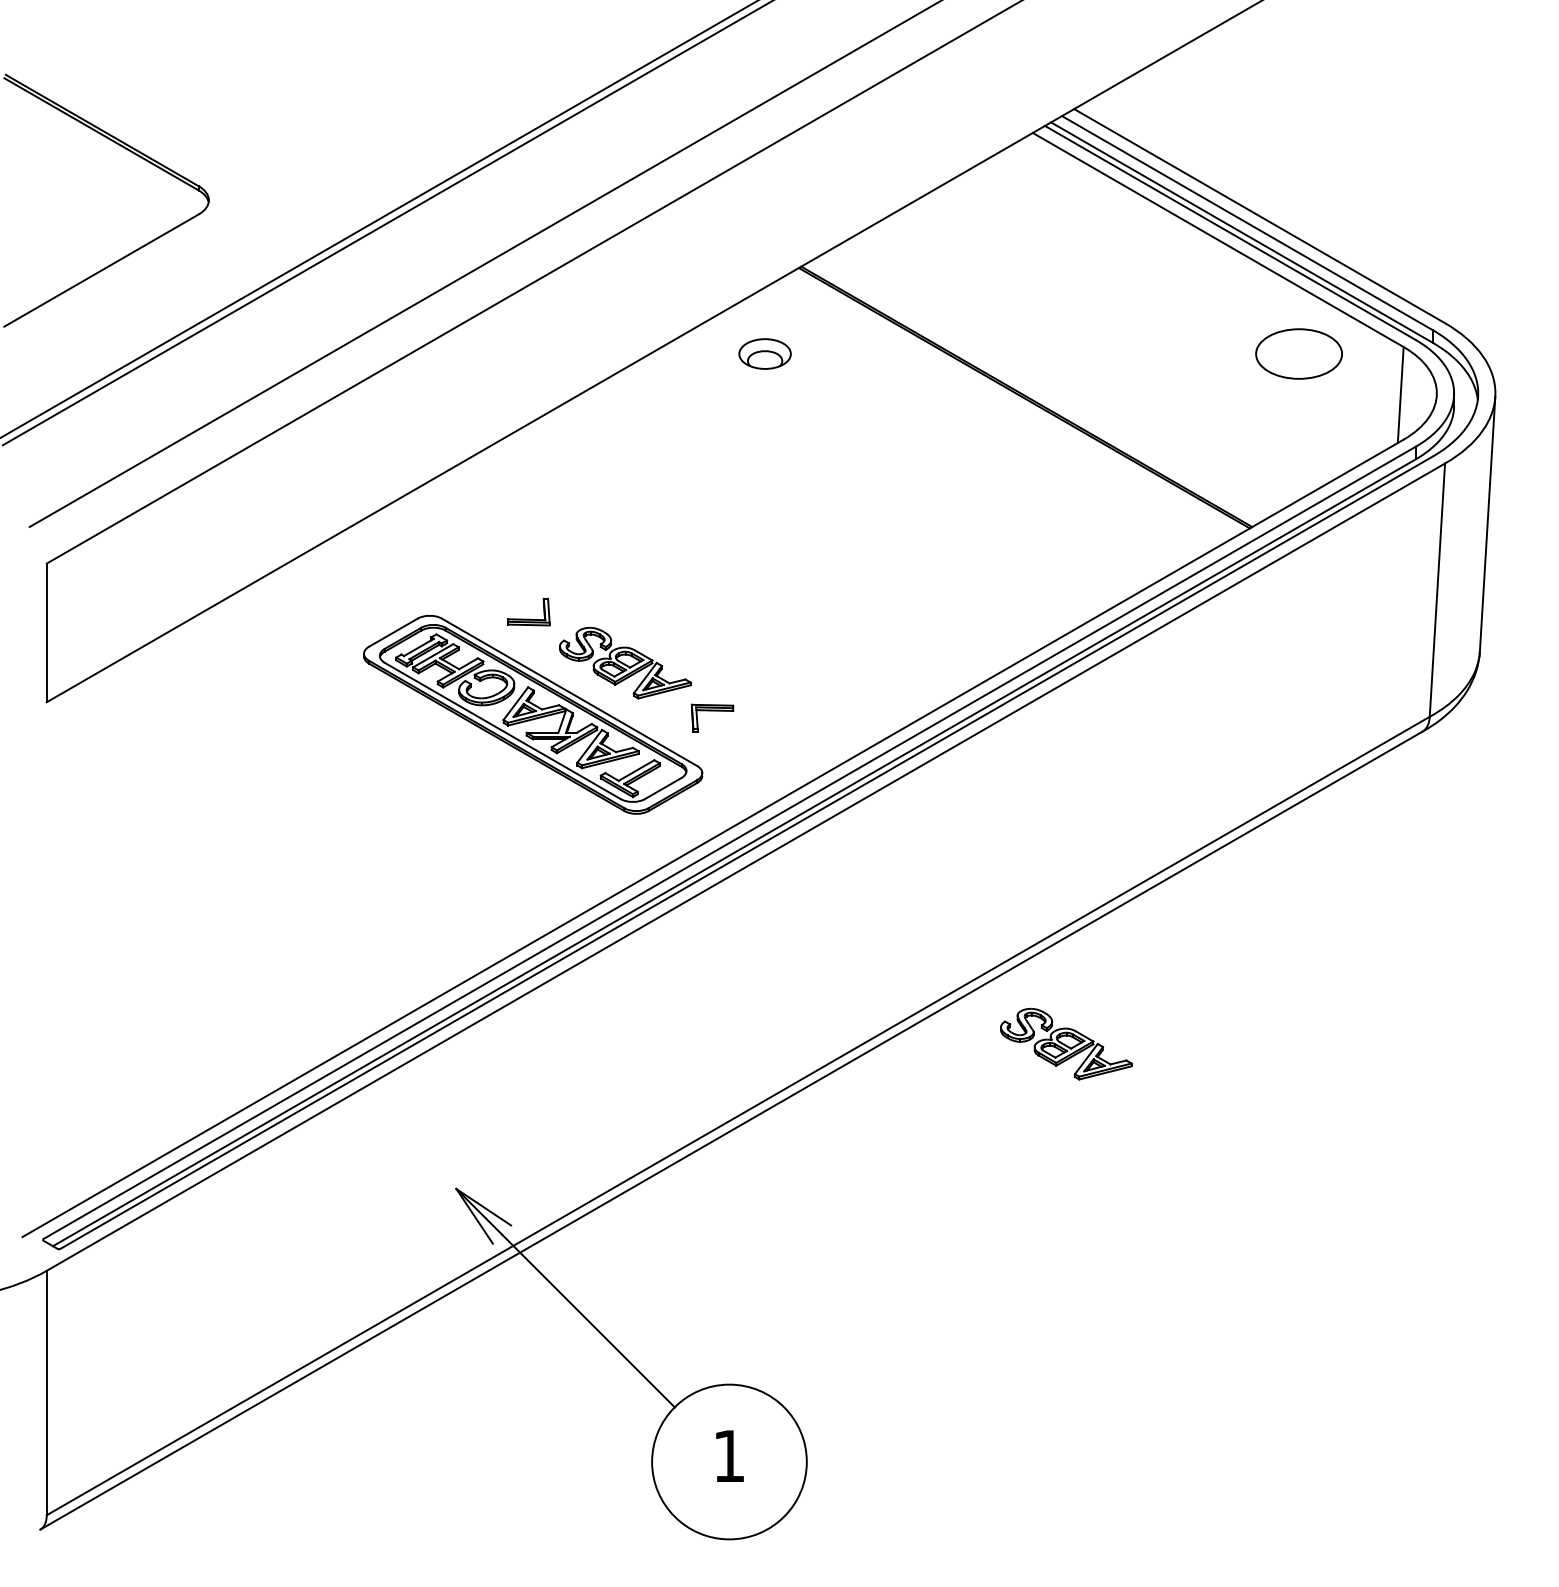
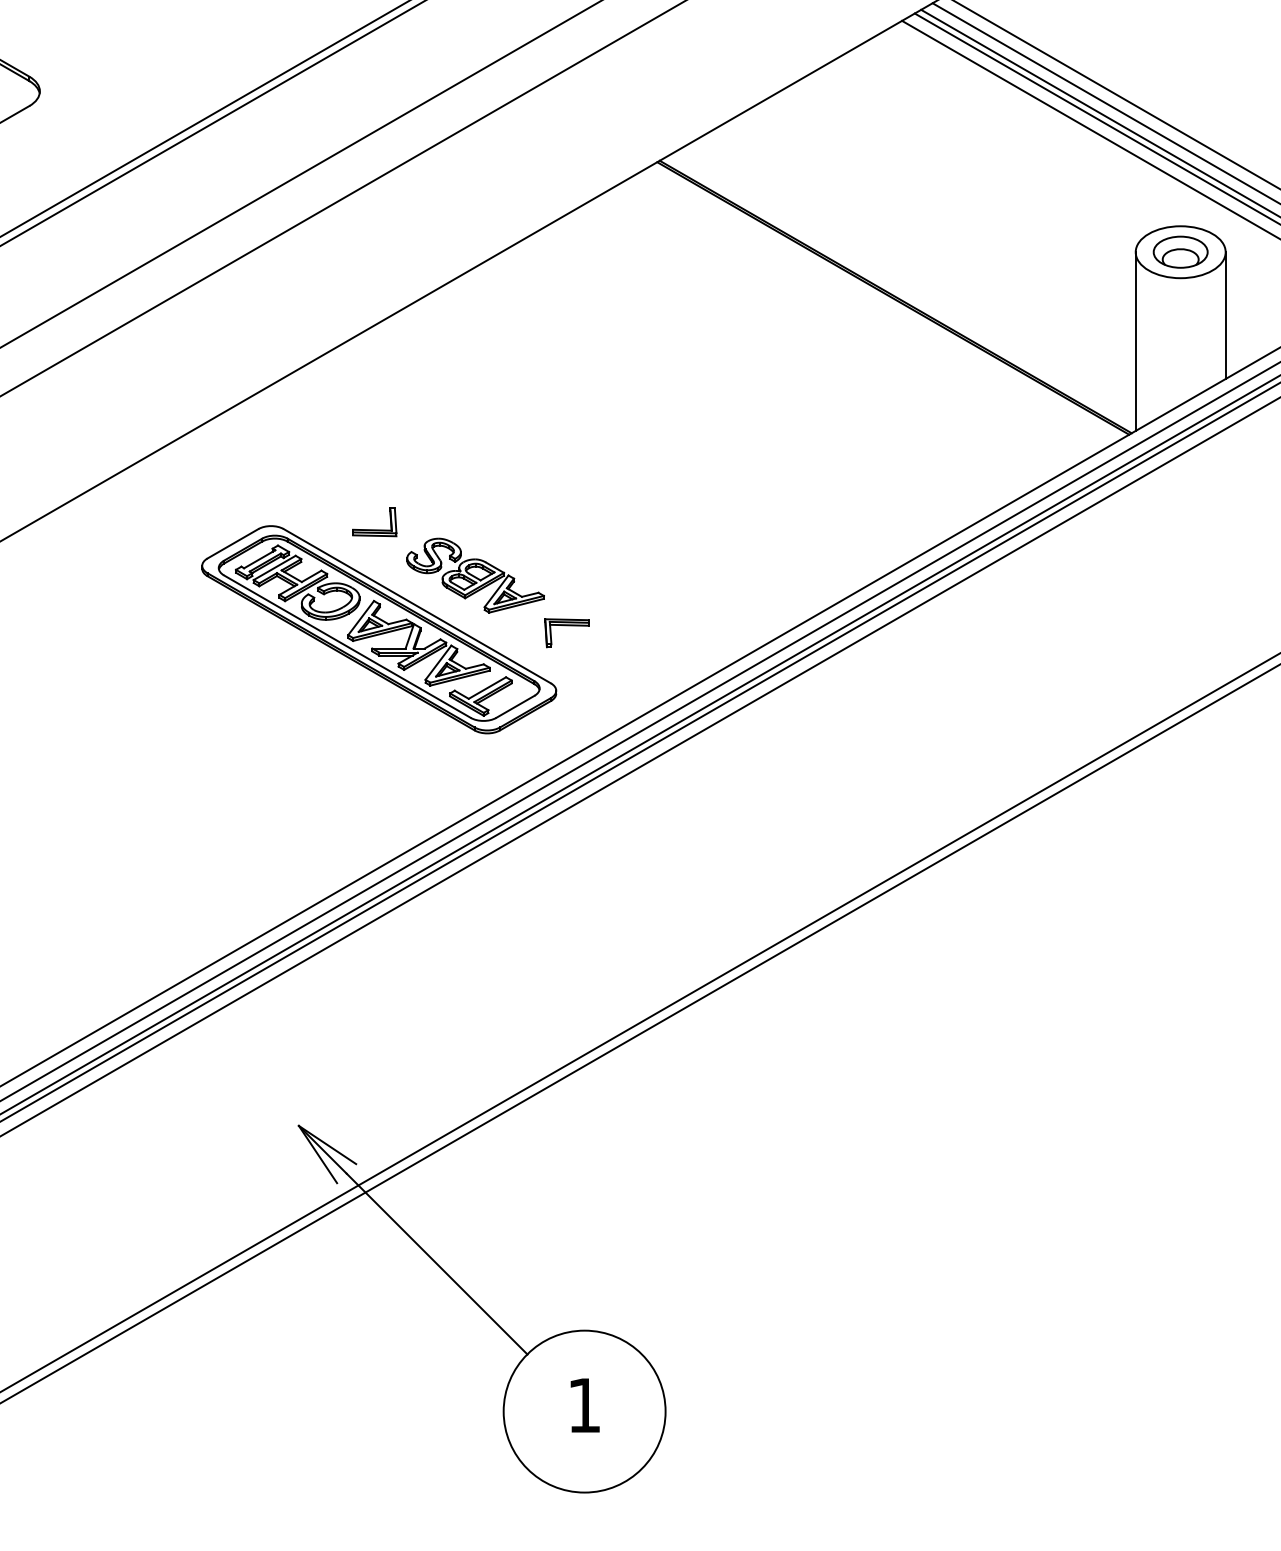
part: (764, 353) -> (1180, 251), moved
line: (1342, 414) -> (1226, 315), added
line: (1256, 439) -> (1136, 341), added
part: (1066, 1043) -> (937, 973), removed

